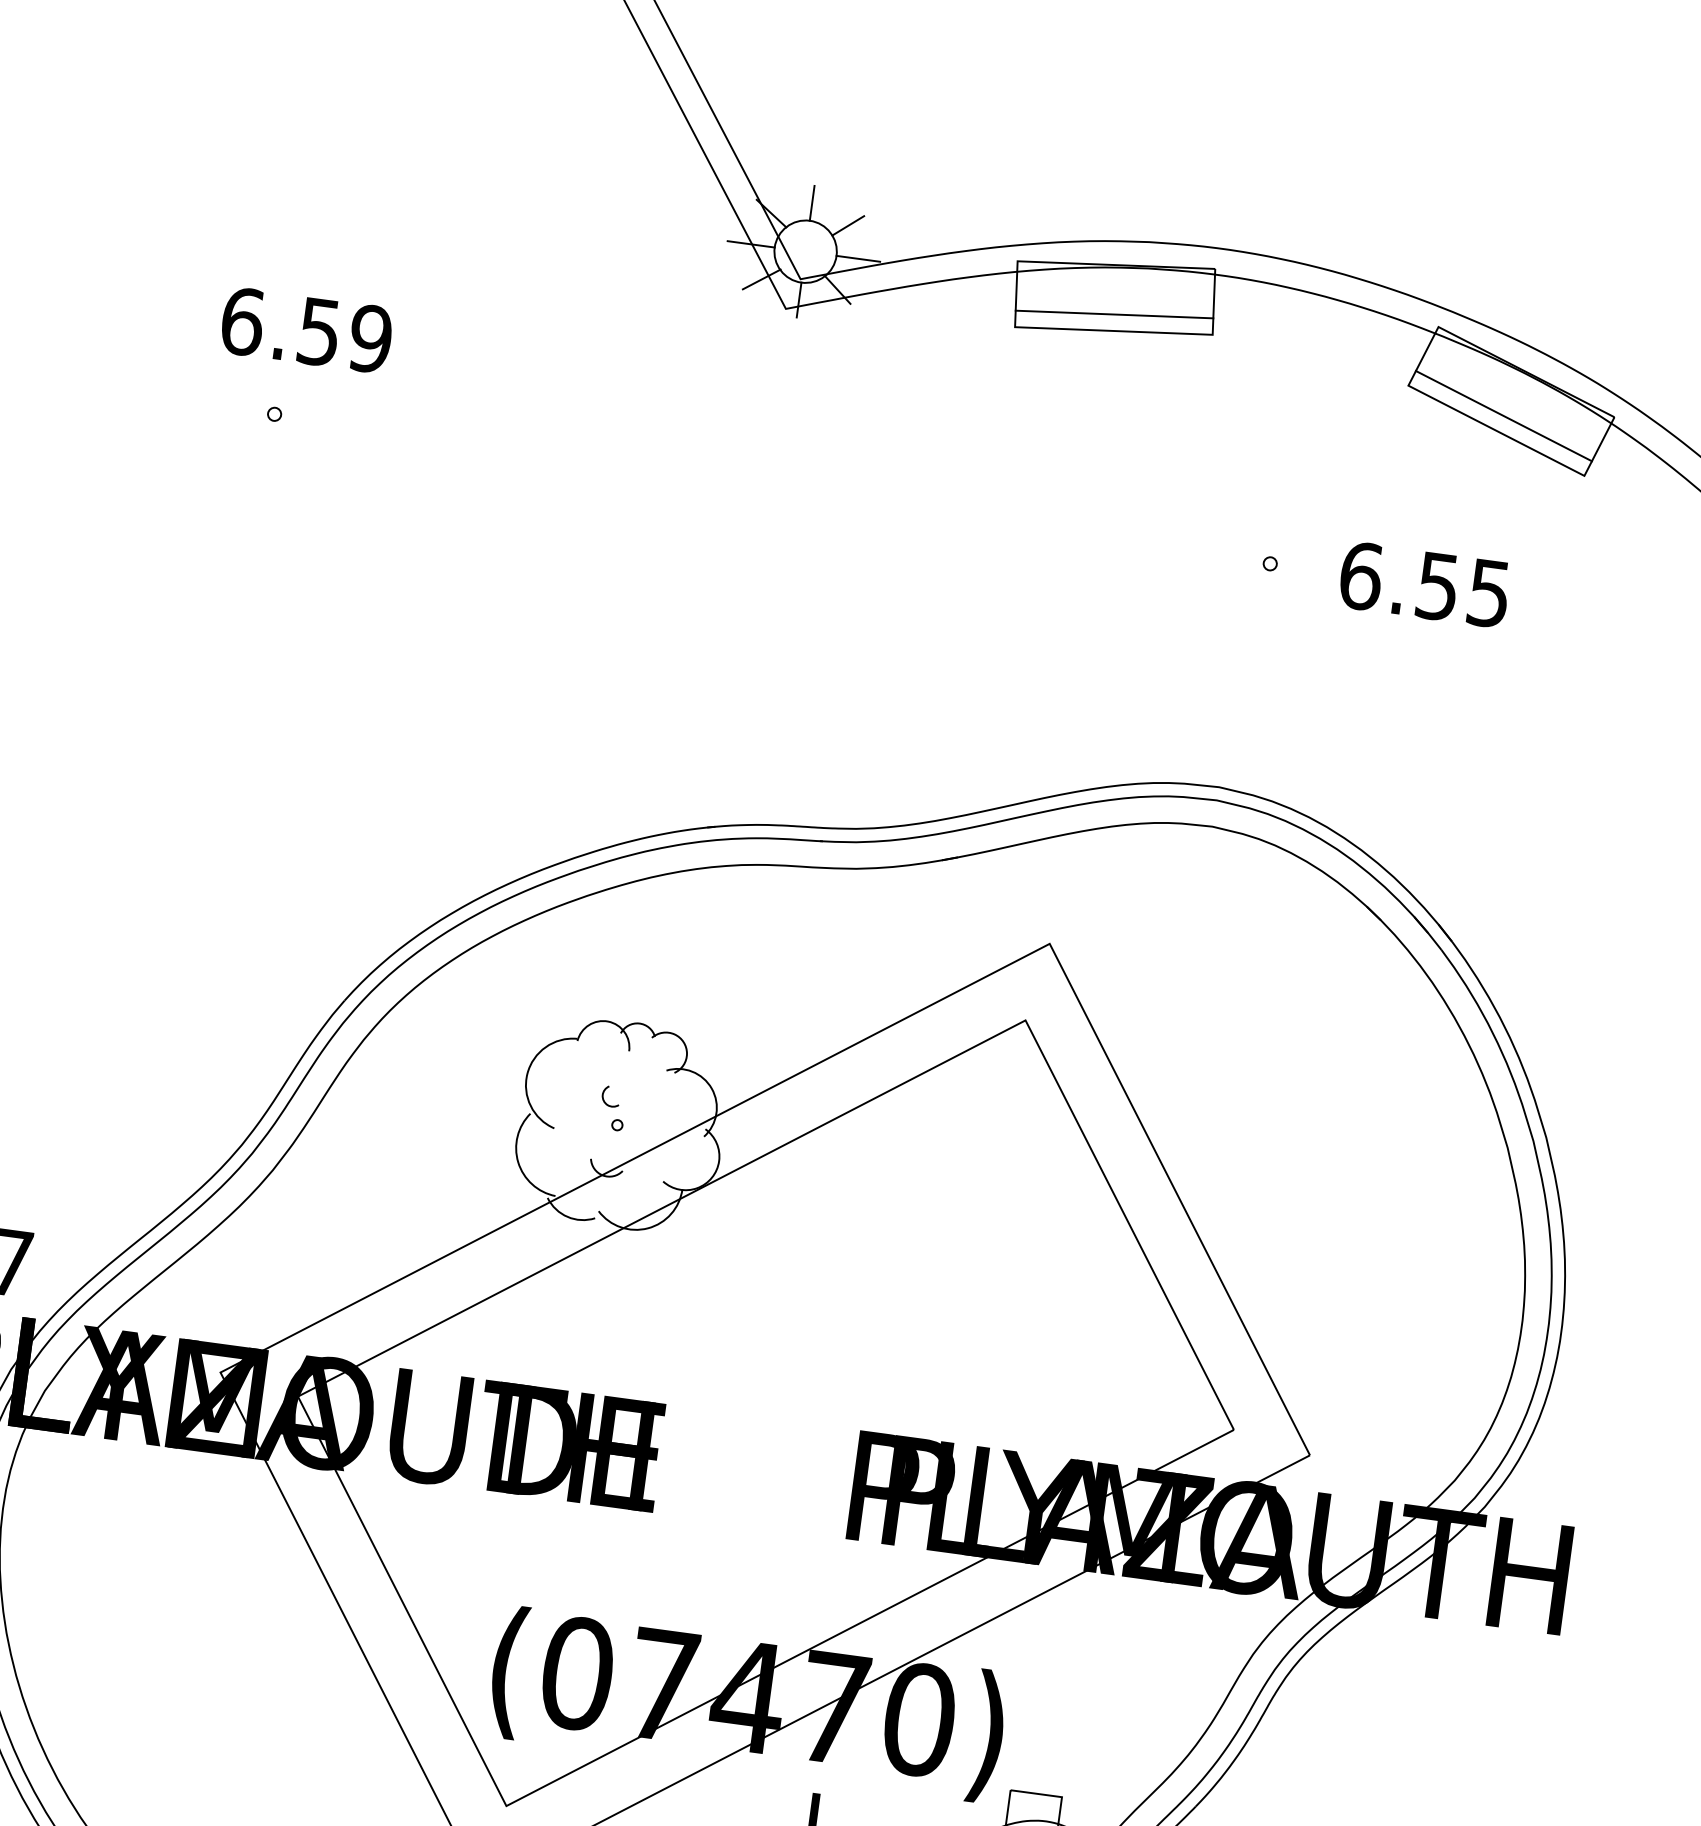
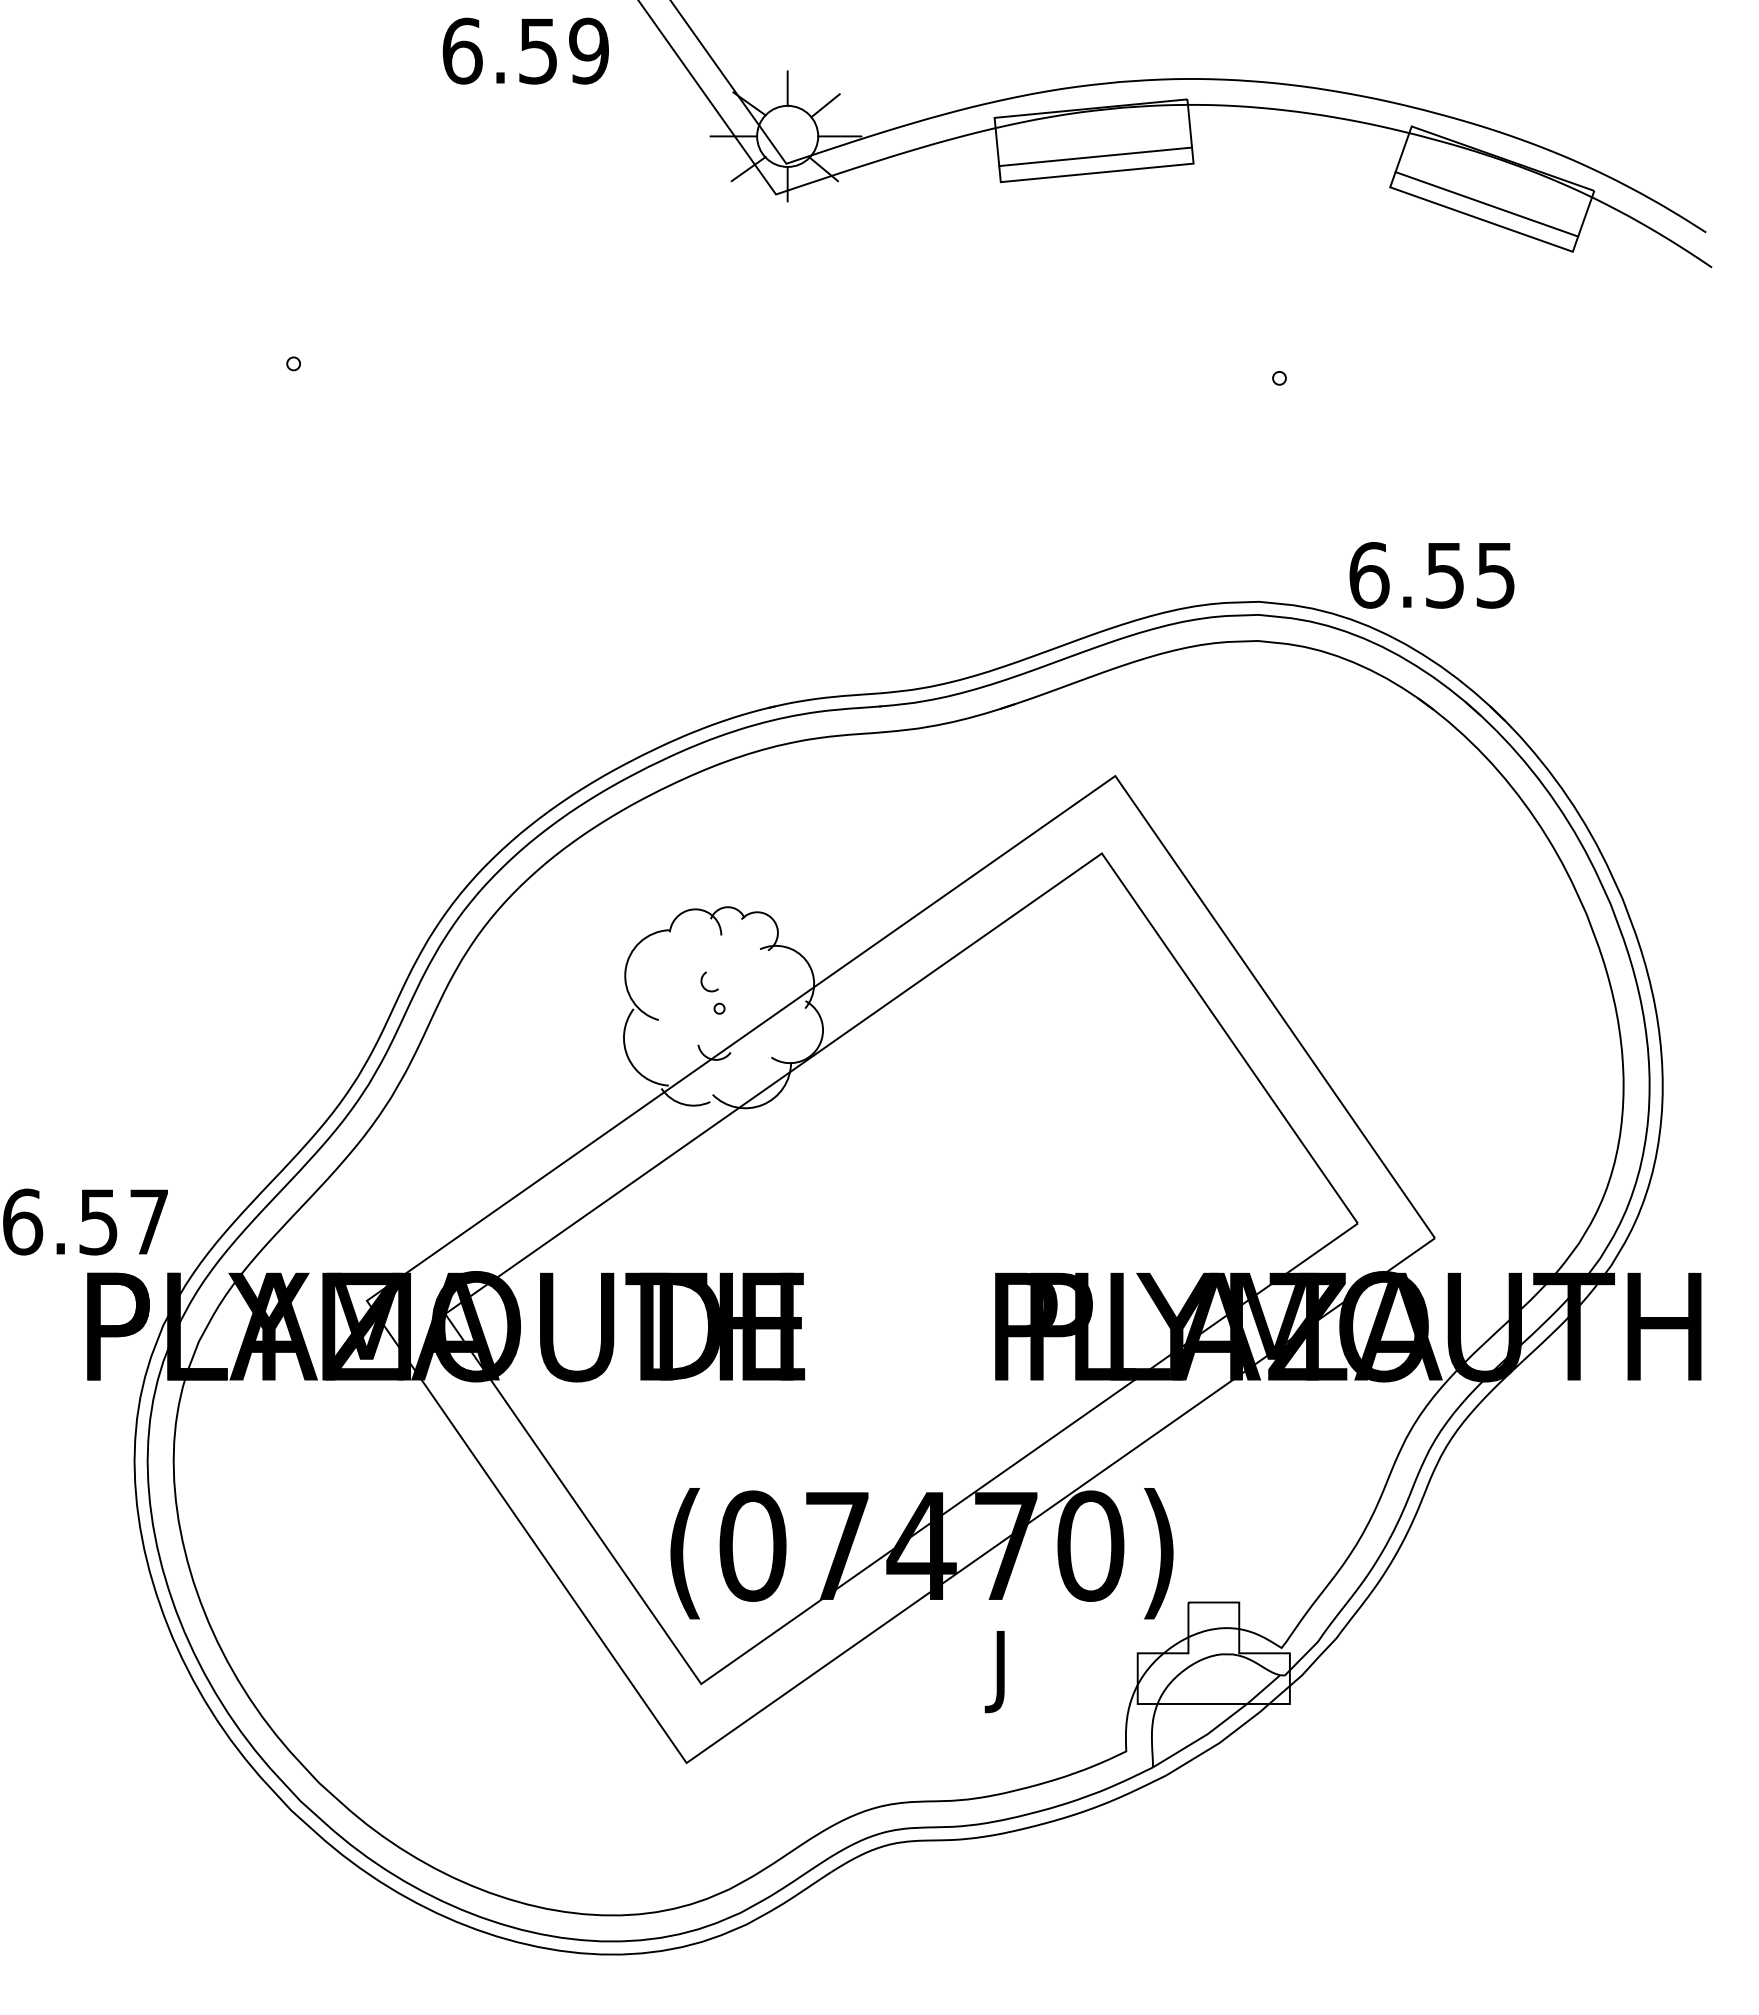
text: (306, 329) -> (525, 50), moved
text: (1424, 584) -> (1431, 575), moved

